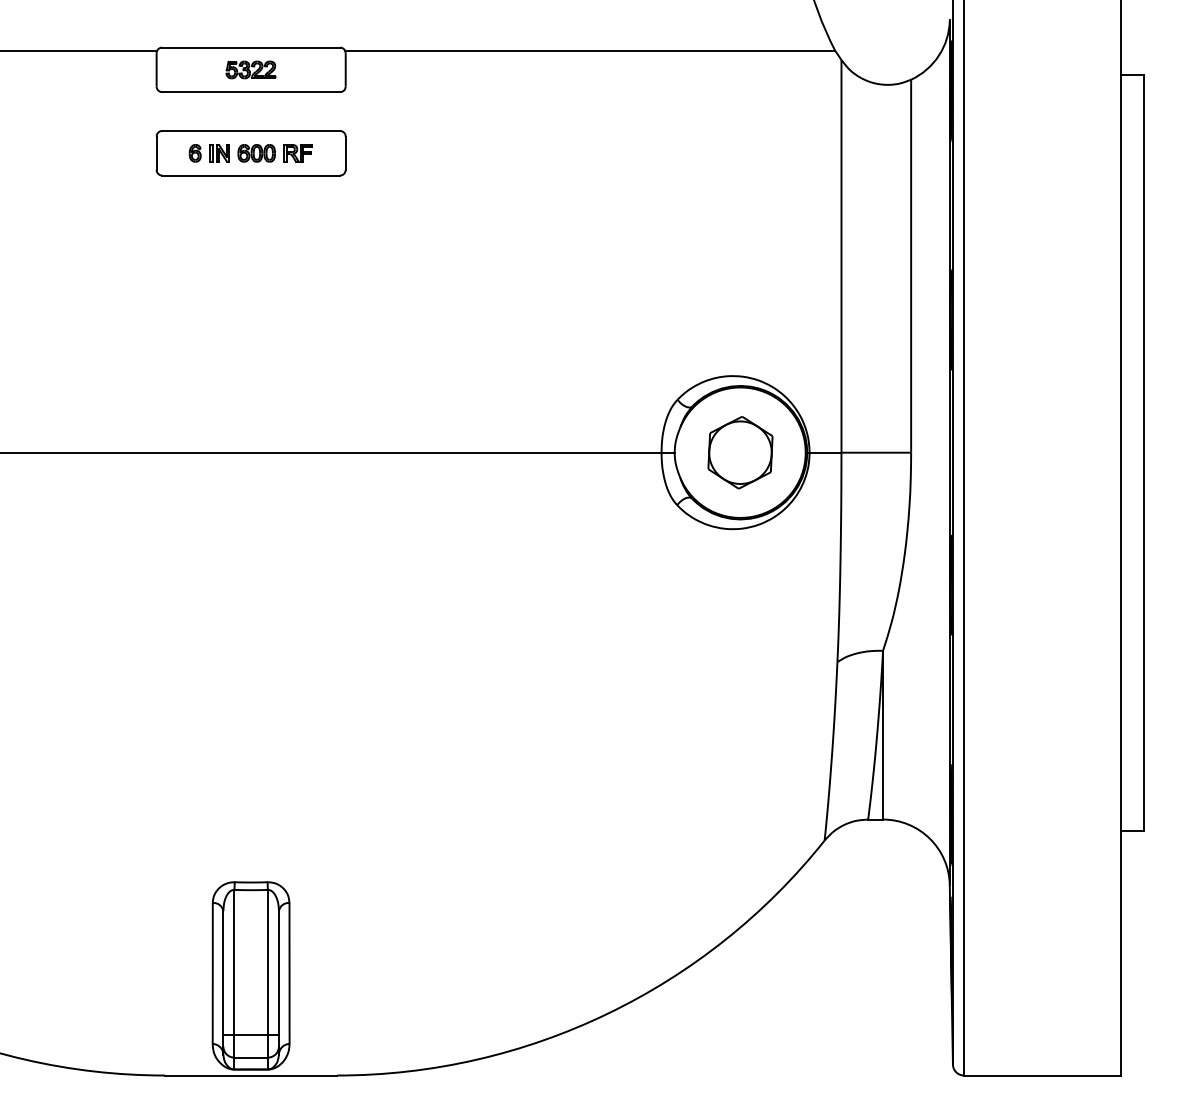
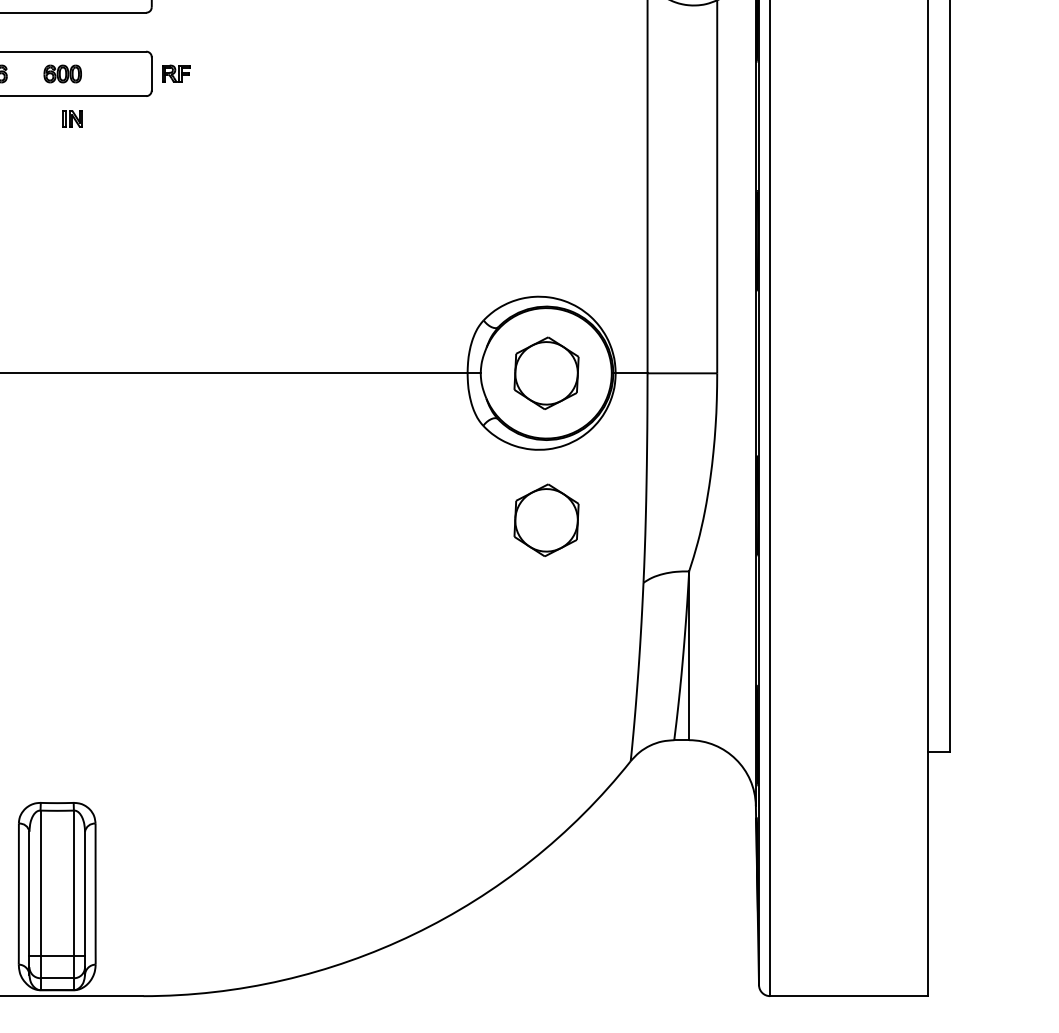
part: (219, 153) -> (72, 119), moved
part: (297, 153) -> (175, 74), moved
part: (740, 599) -> (546, 520), added

